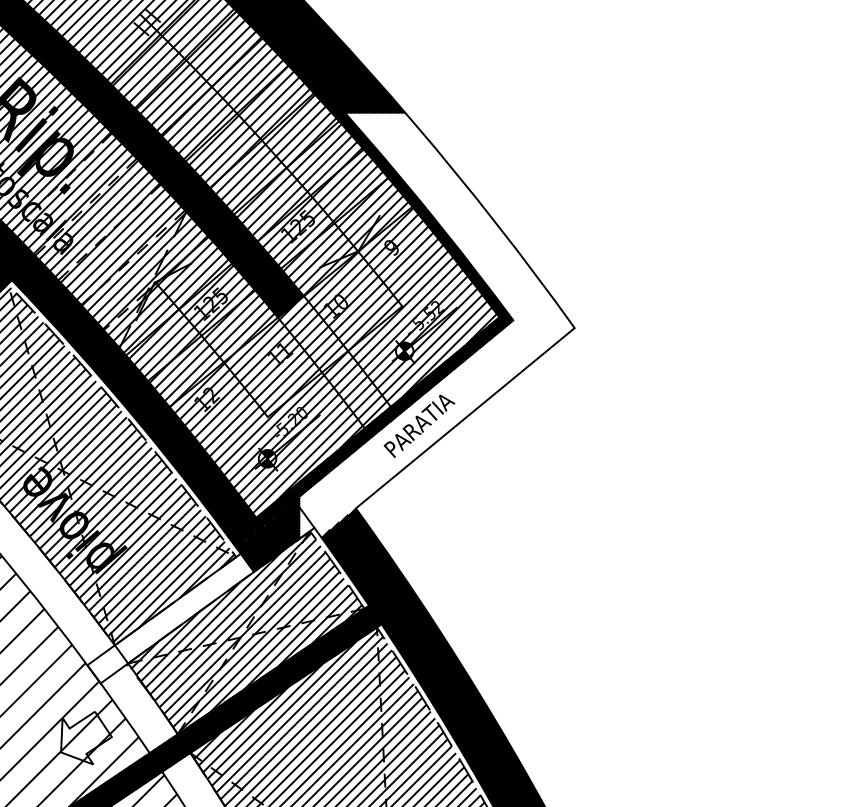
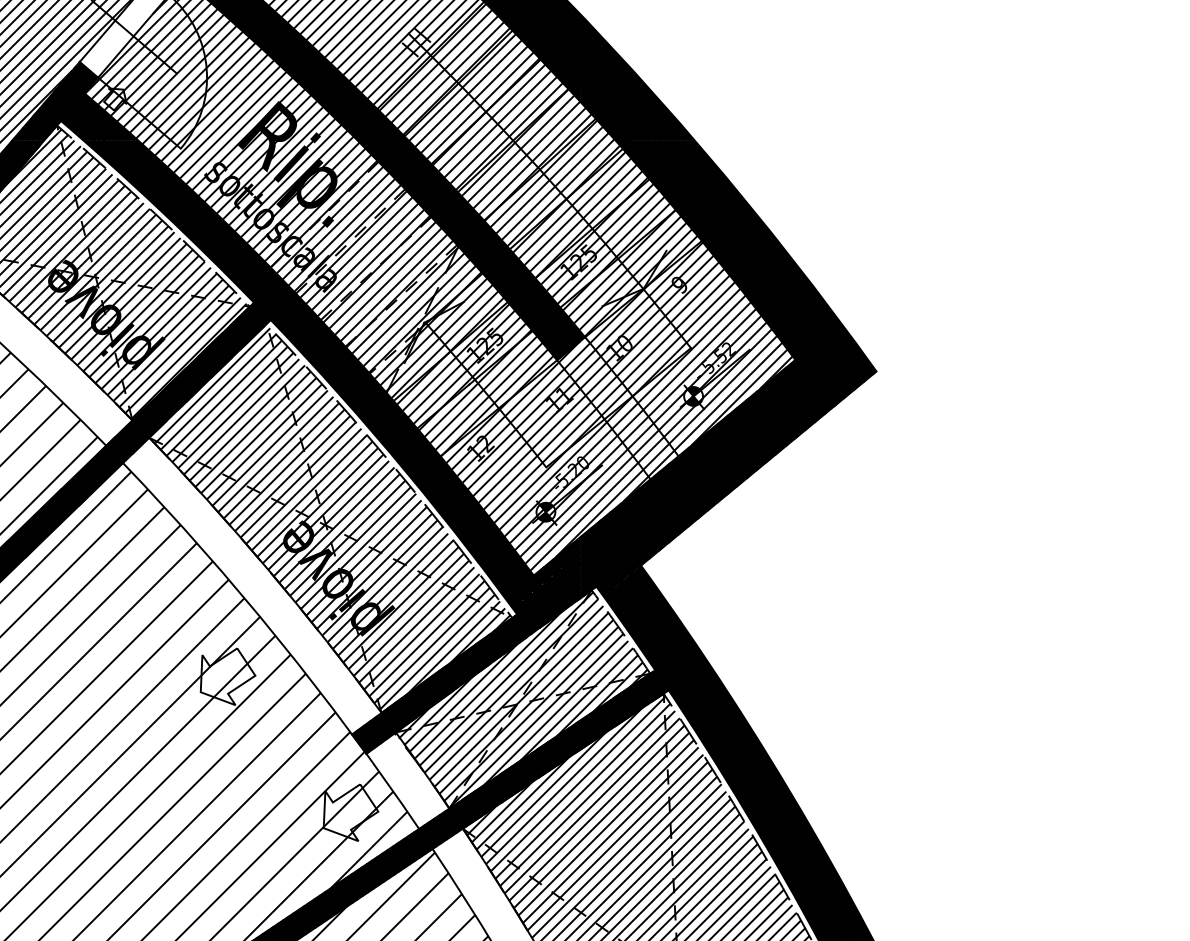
hatch: (437, 325) -> (728, 368), added
hatch: (170, 618) -> (441, 684), added

